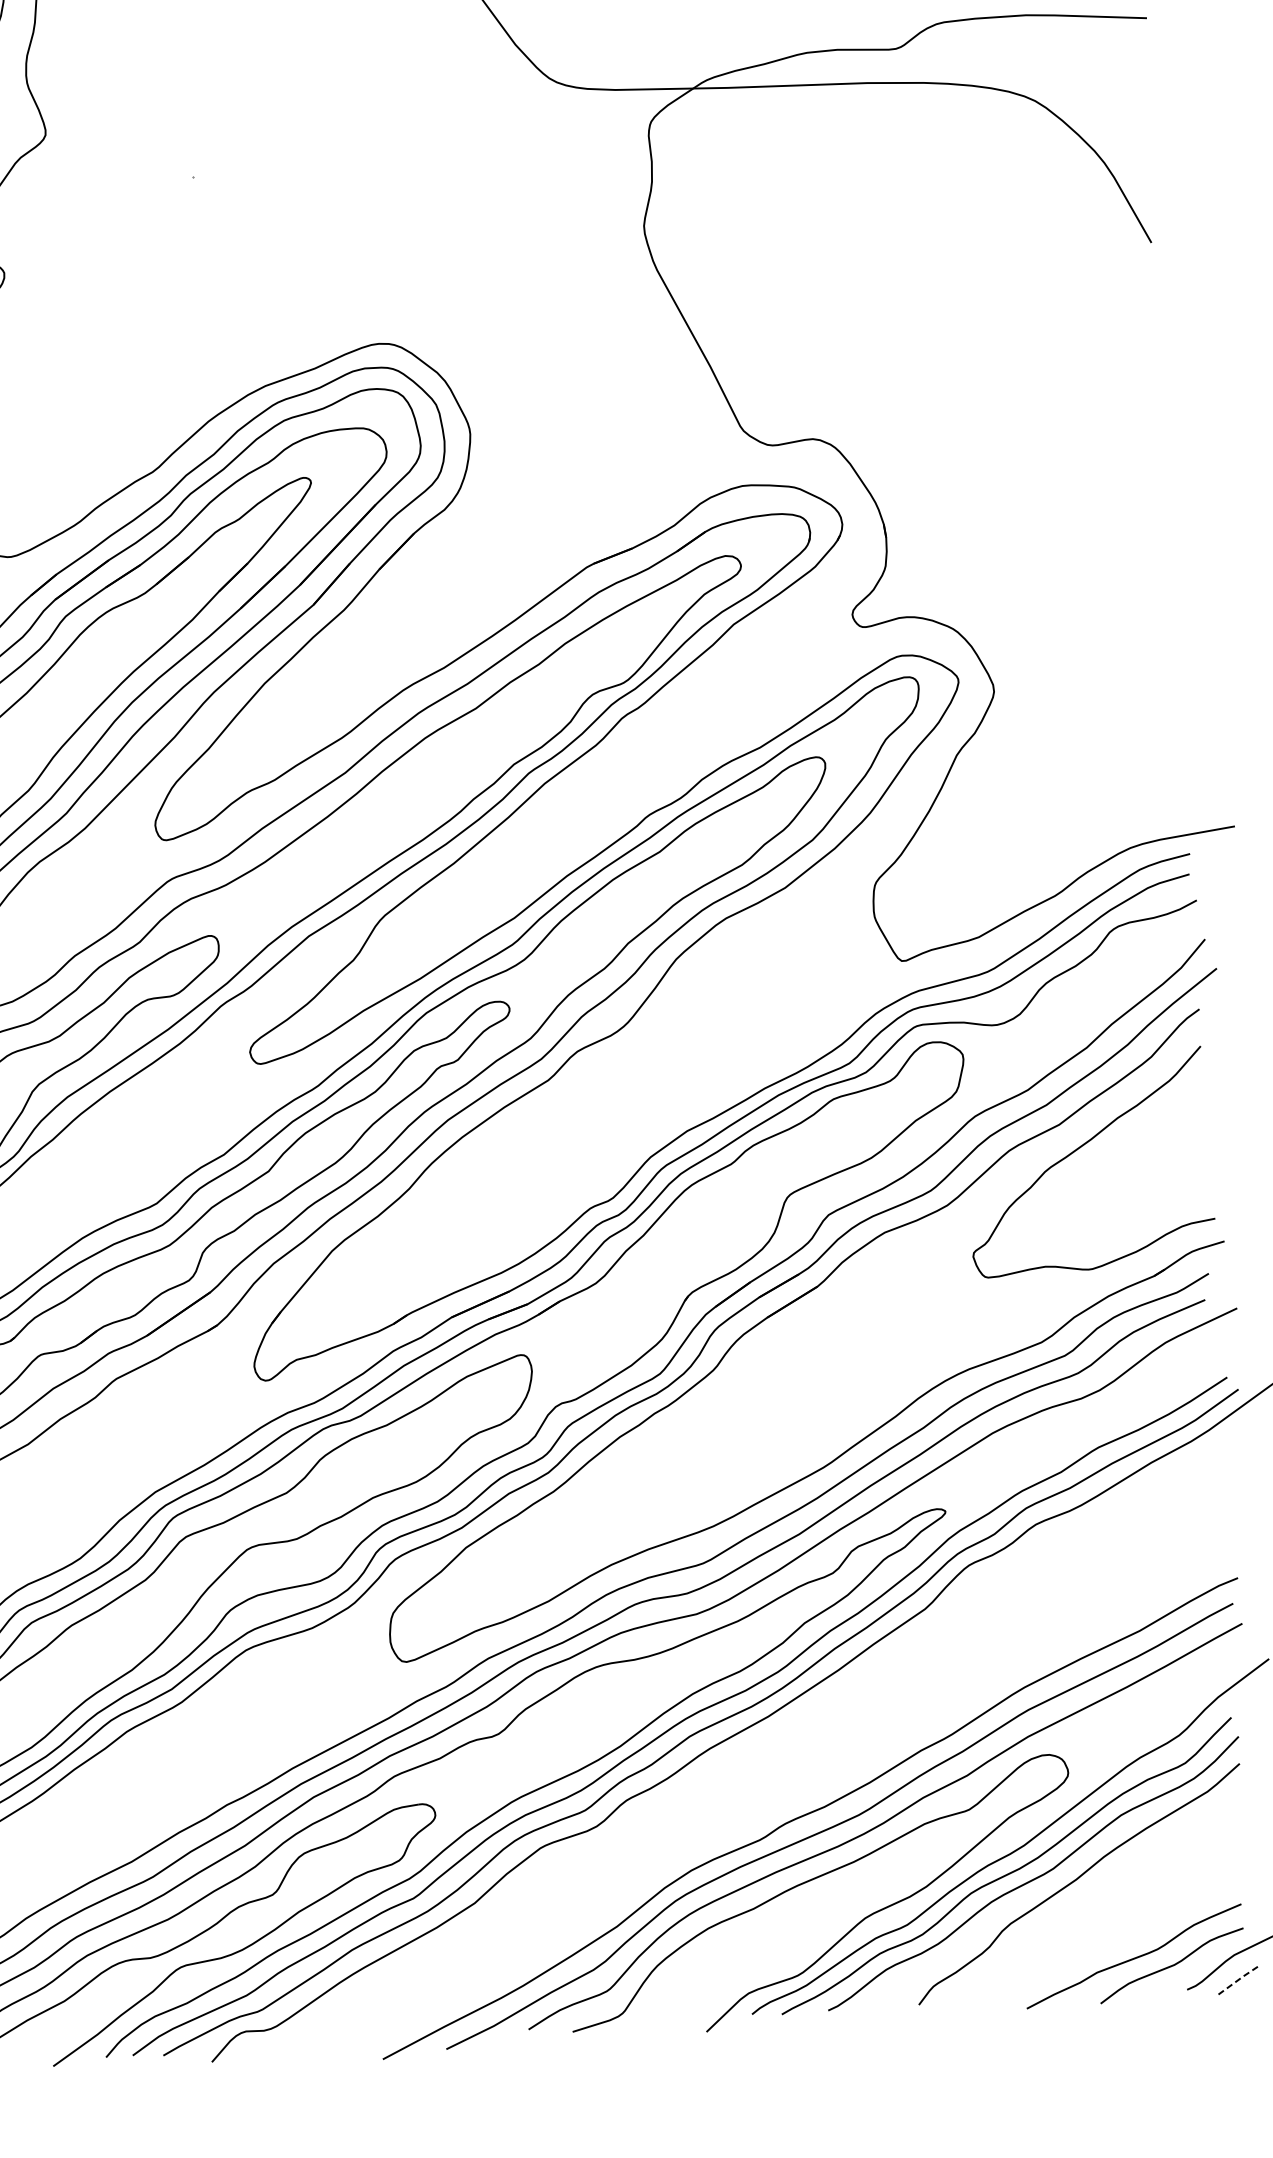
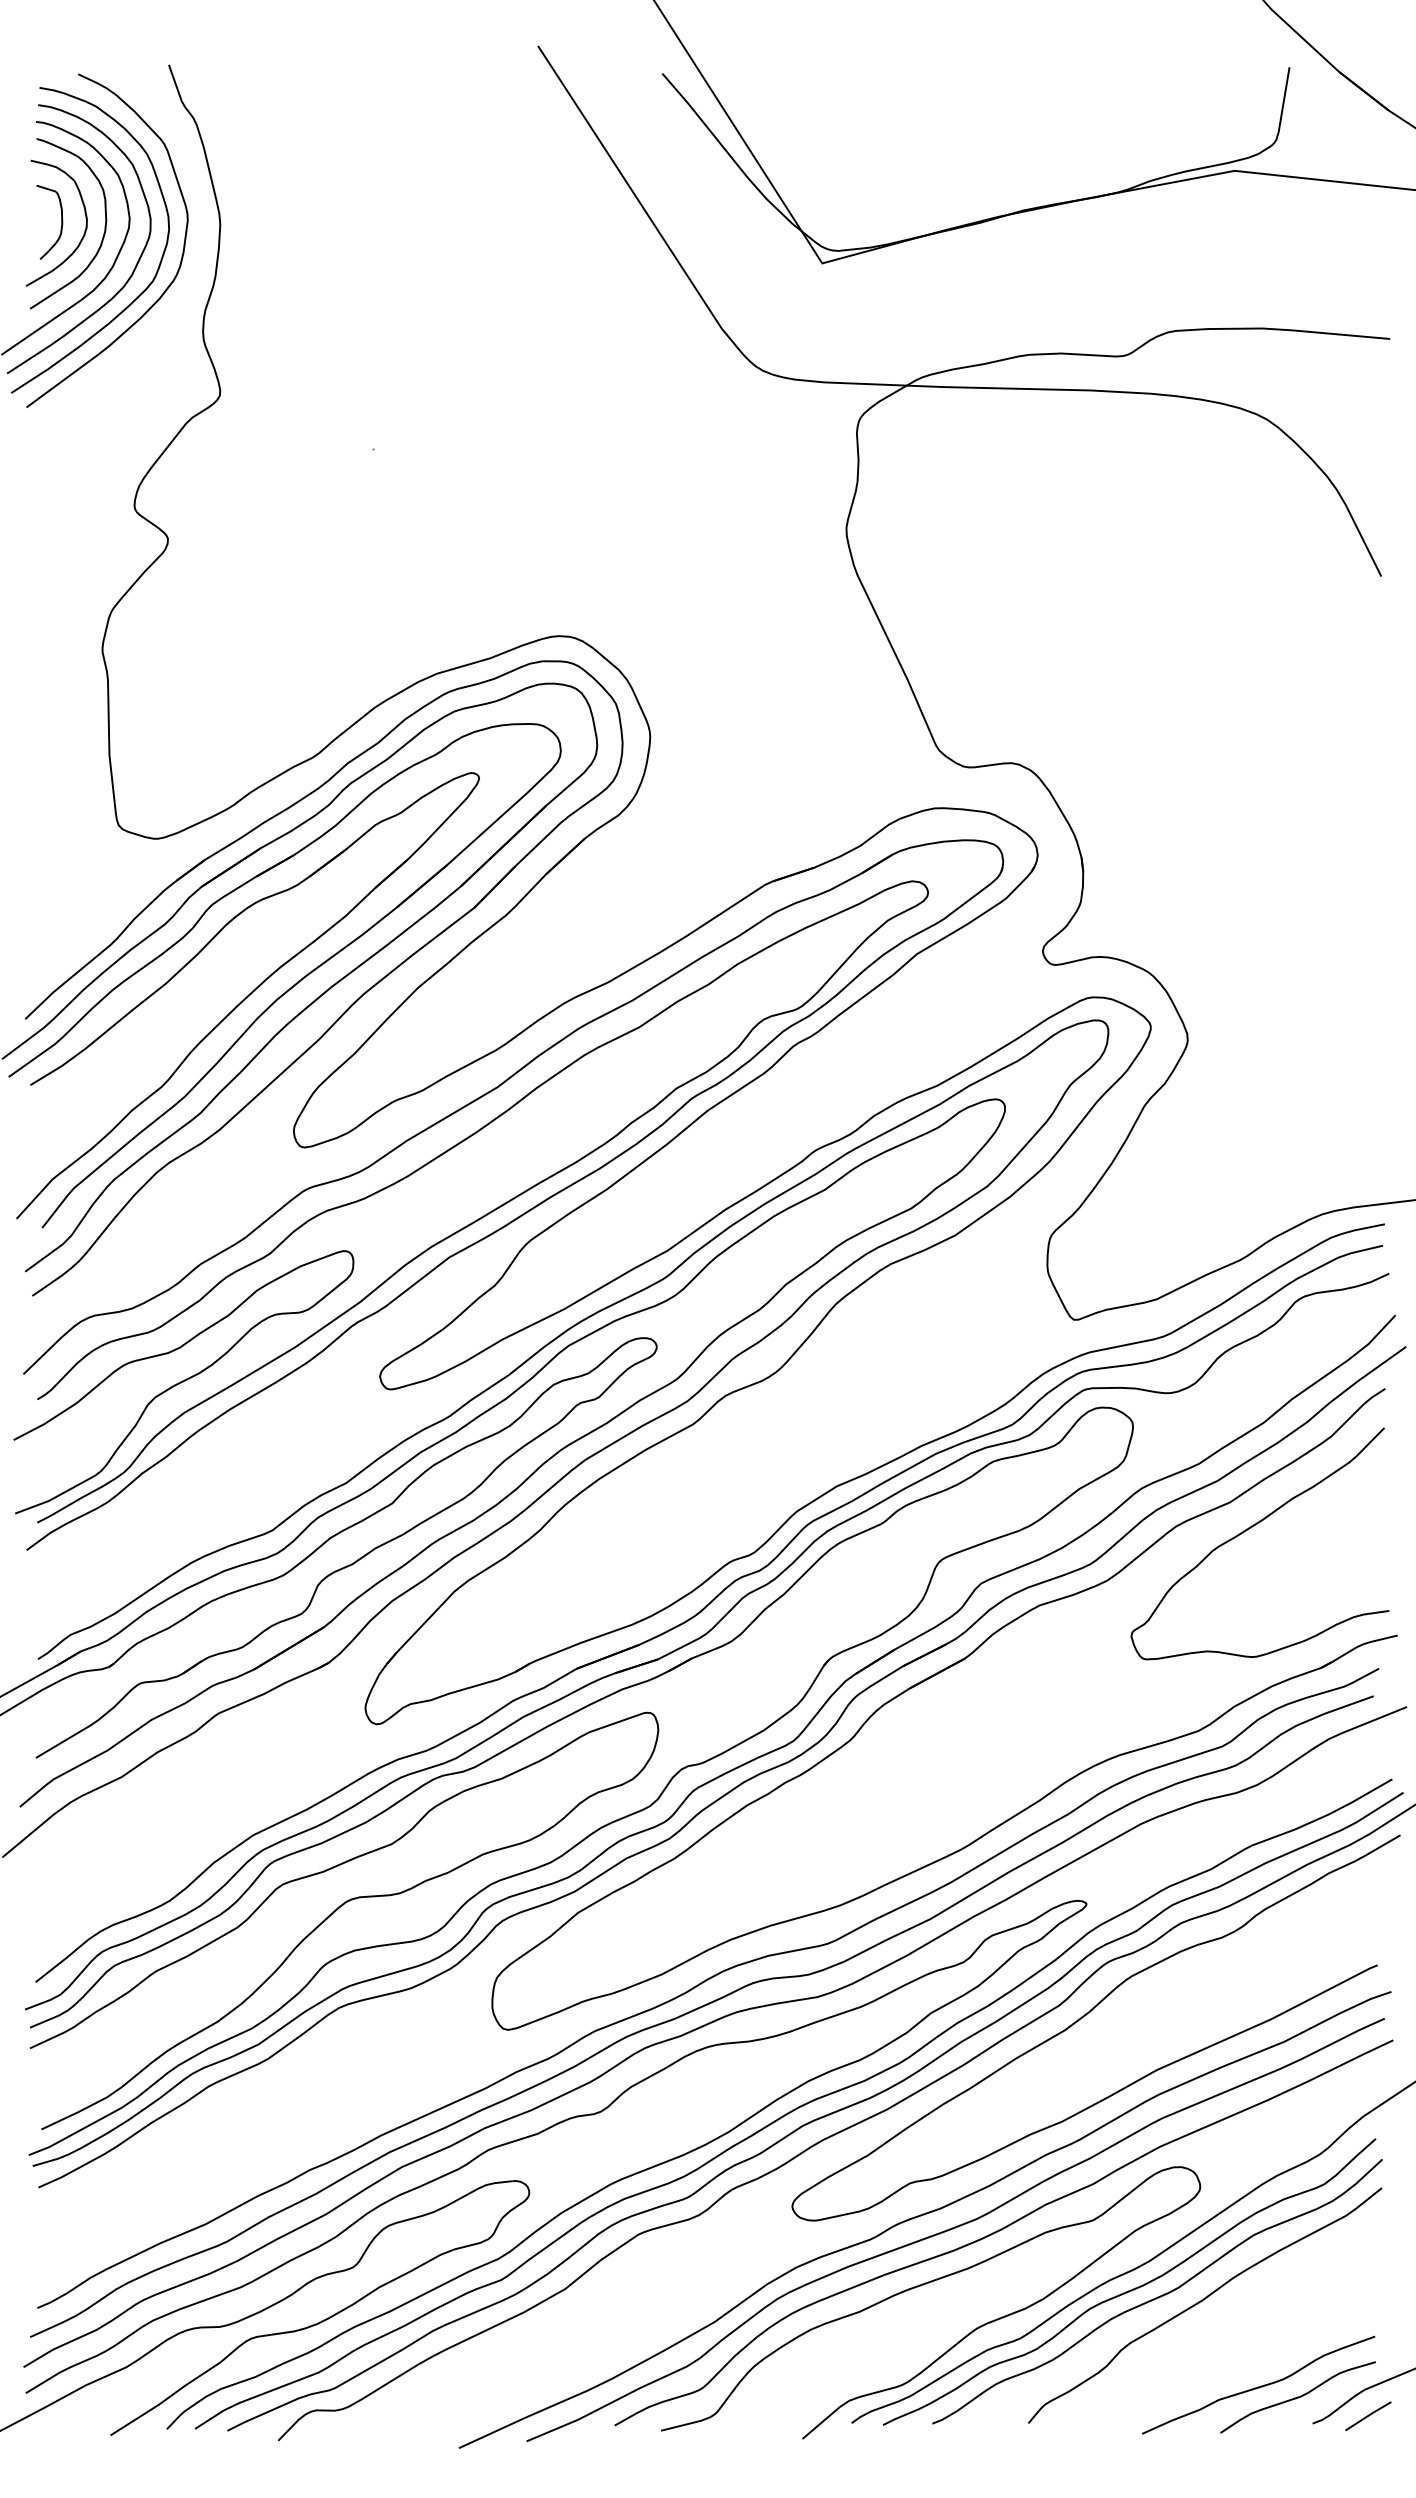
curve: (950, 1617) -> (1085, 2016), added
line: (1239, 1979) -> (1368, 2415), dashed -> solid

